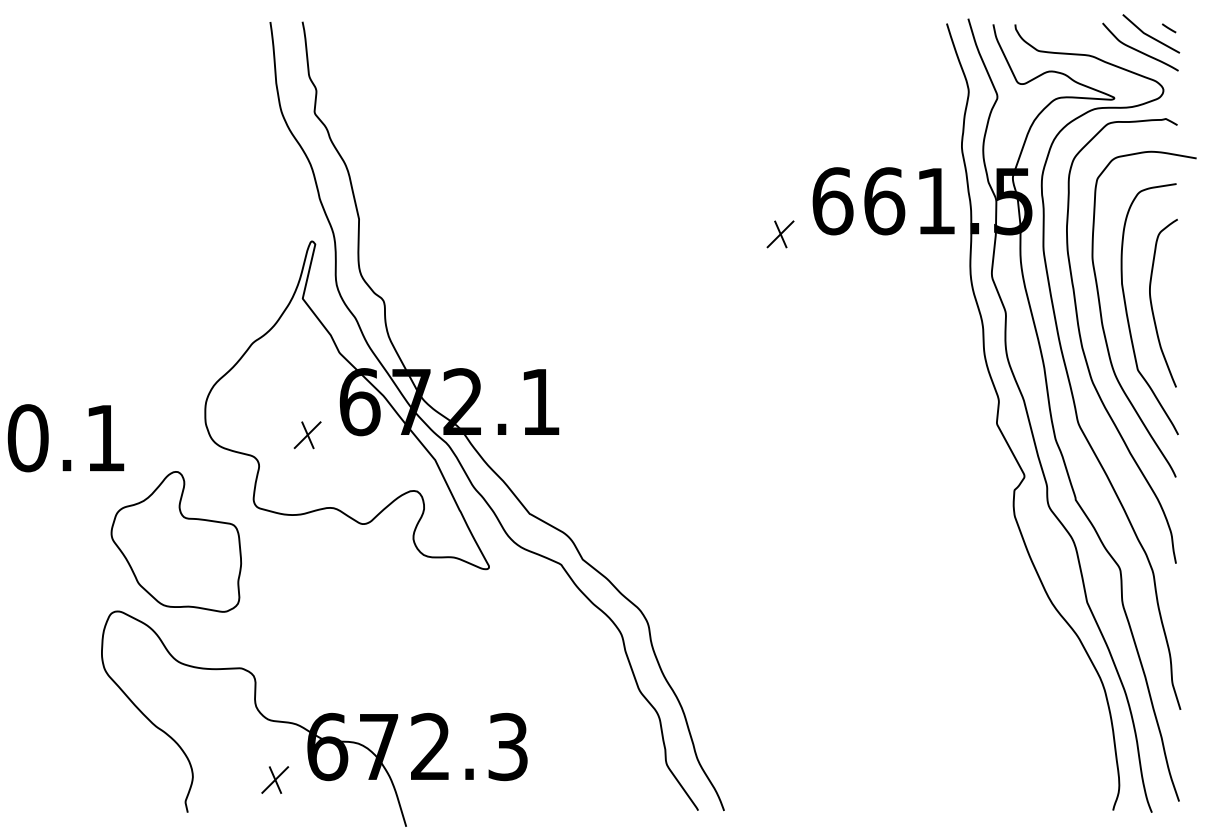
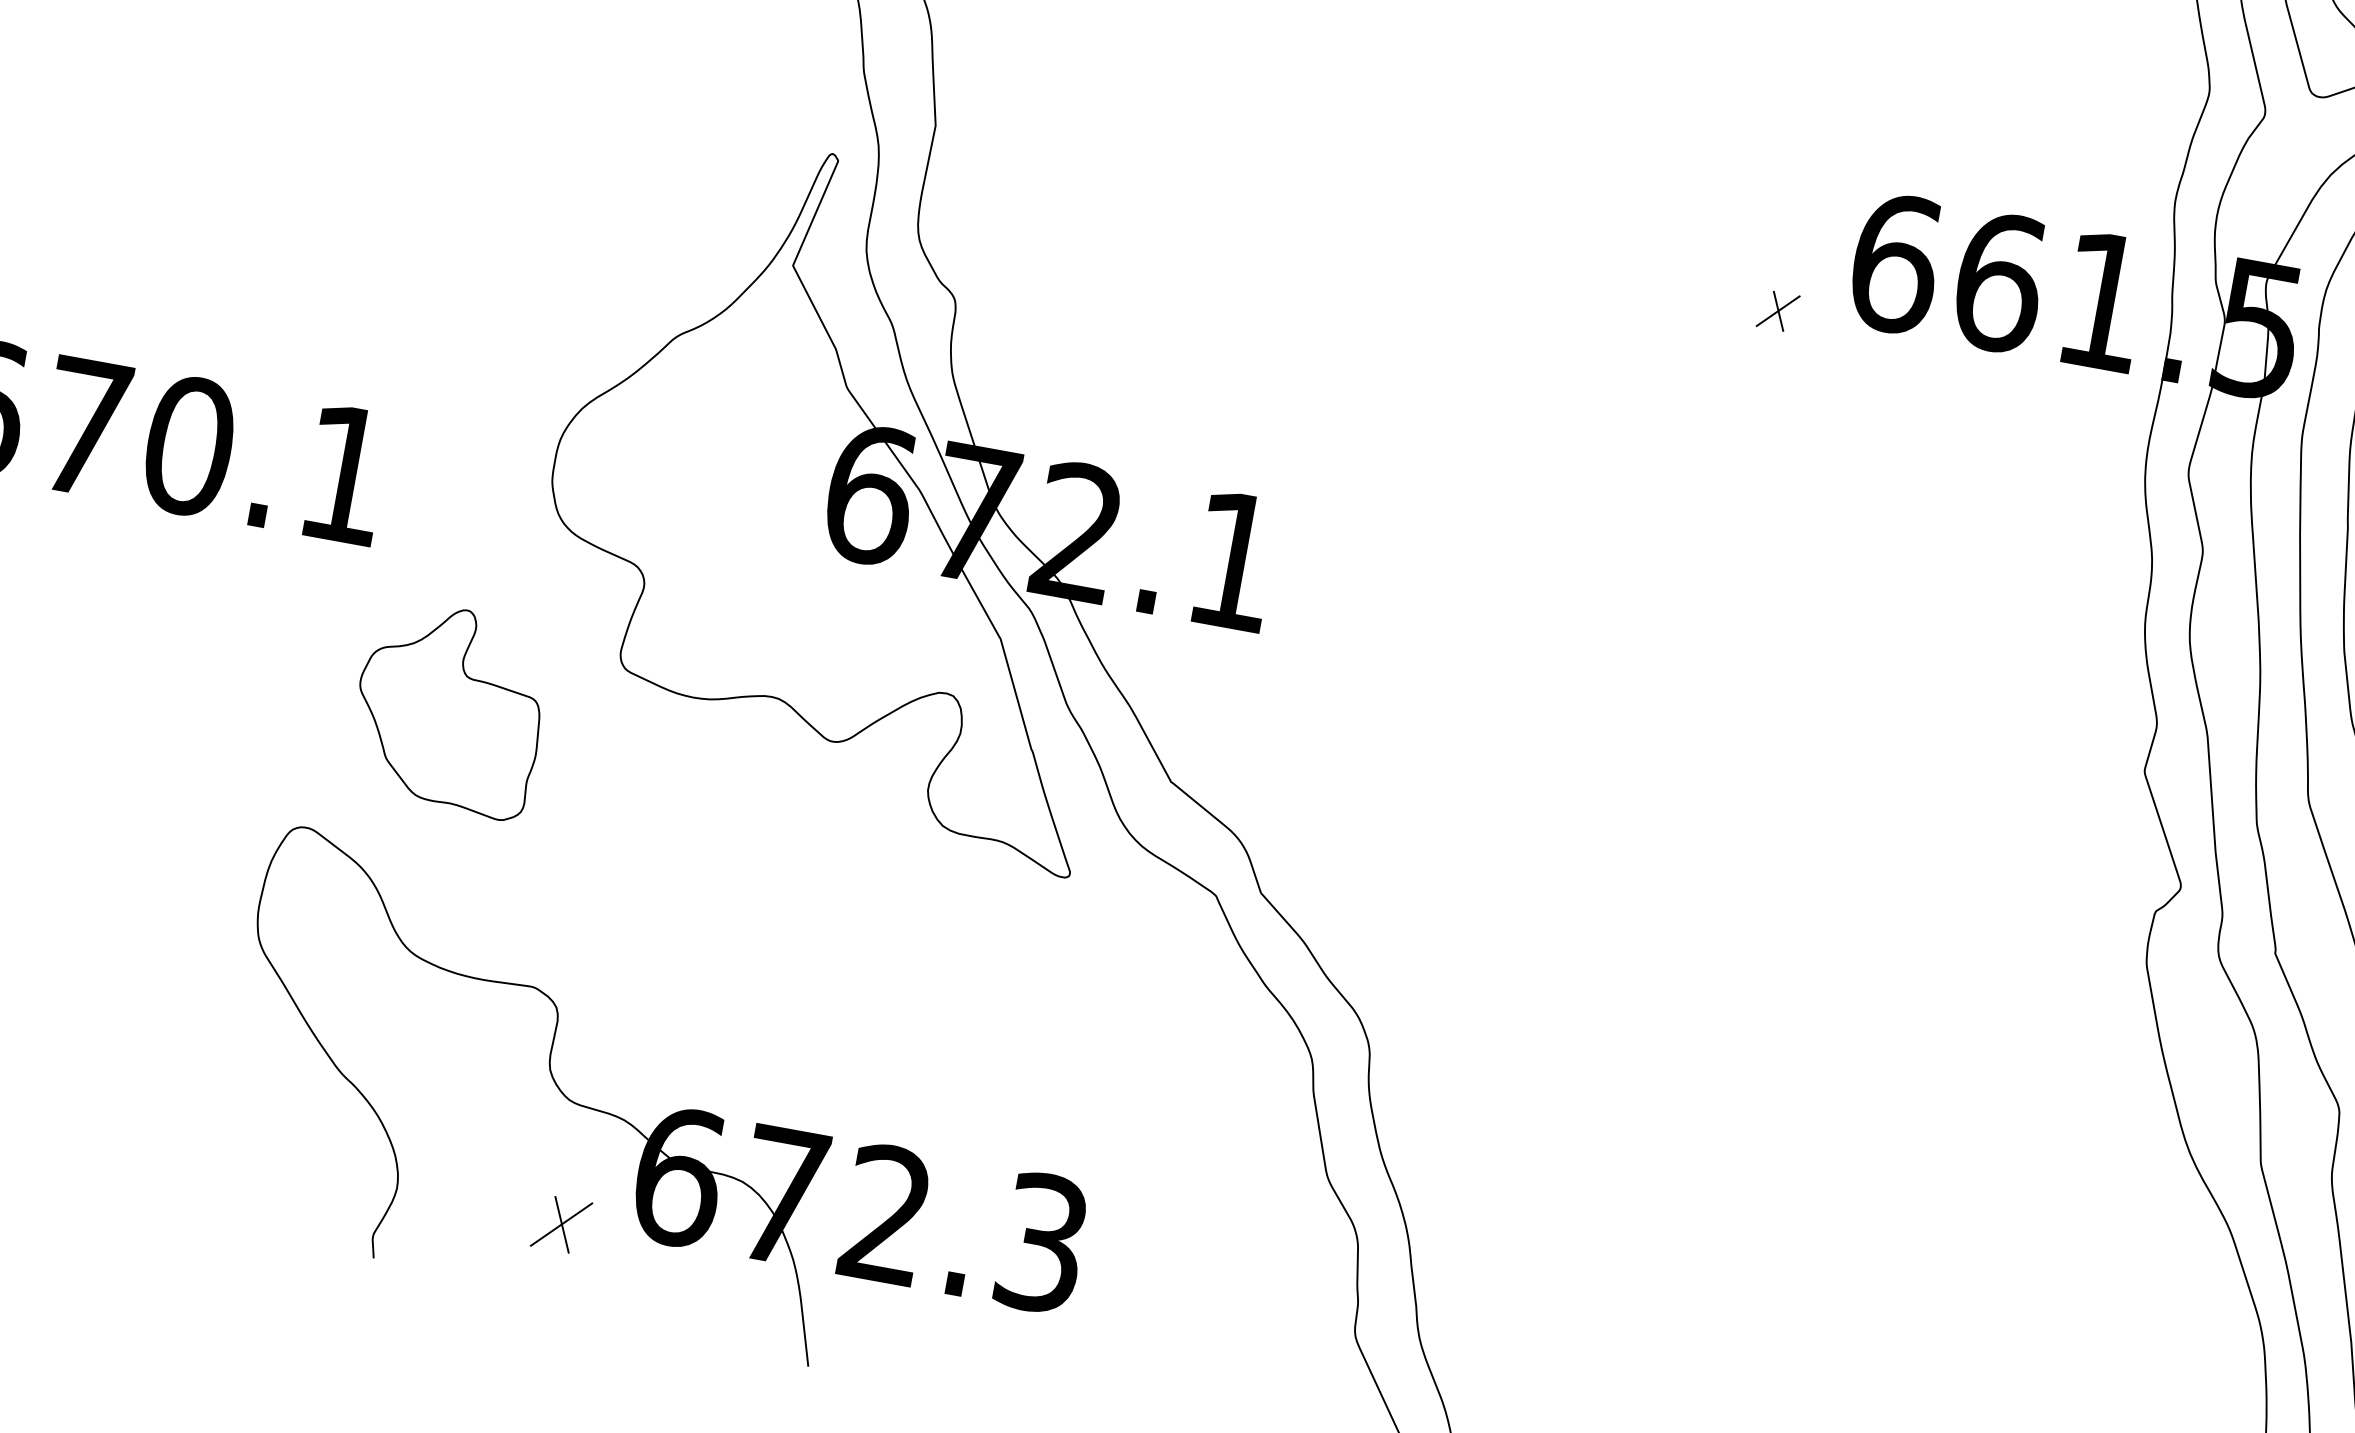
part: (780, 234) -> (1778, 311), size x0.7
part: (307, 435) -> (752, 542), removed
part: (176, 541) -> (450, 708), size x0.7

